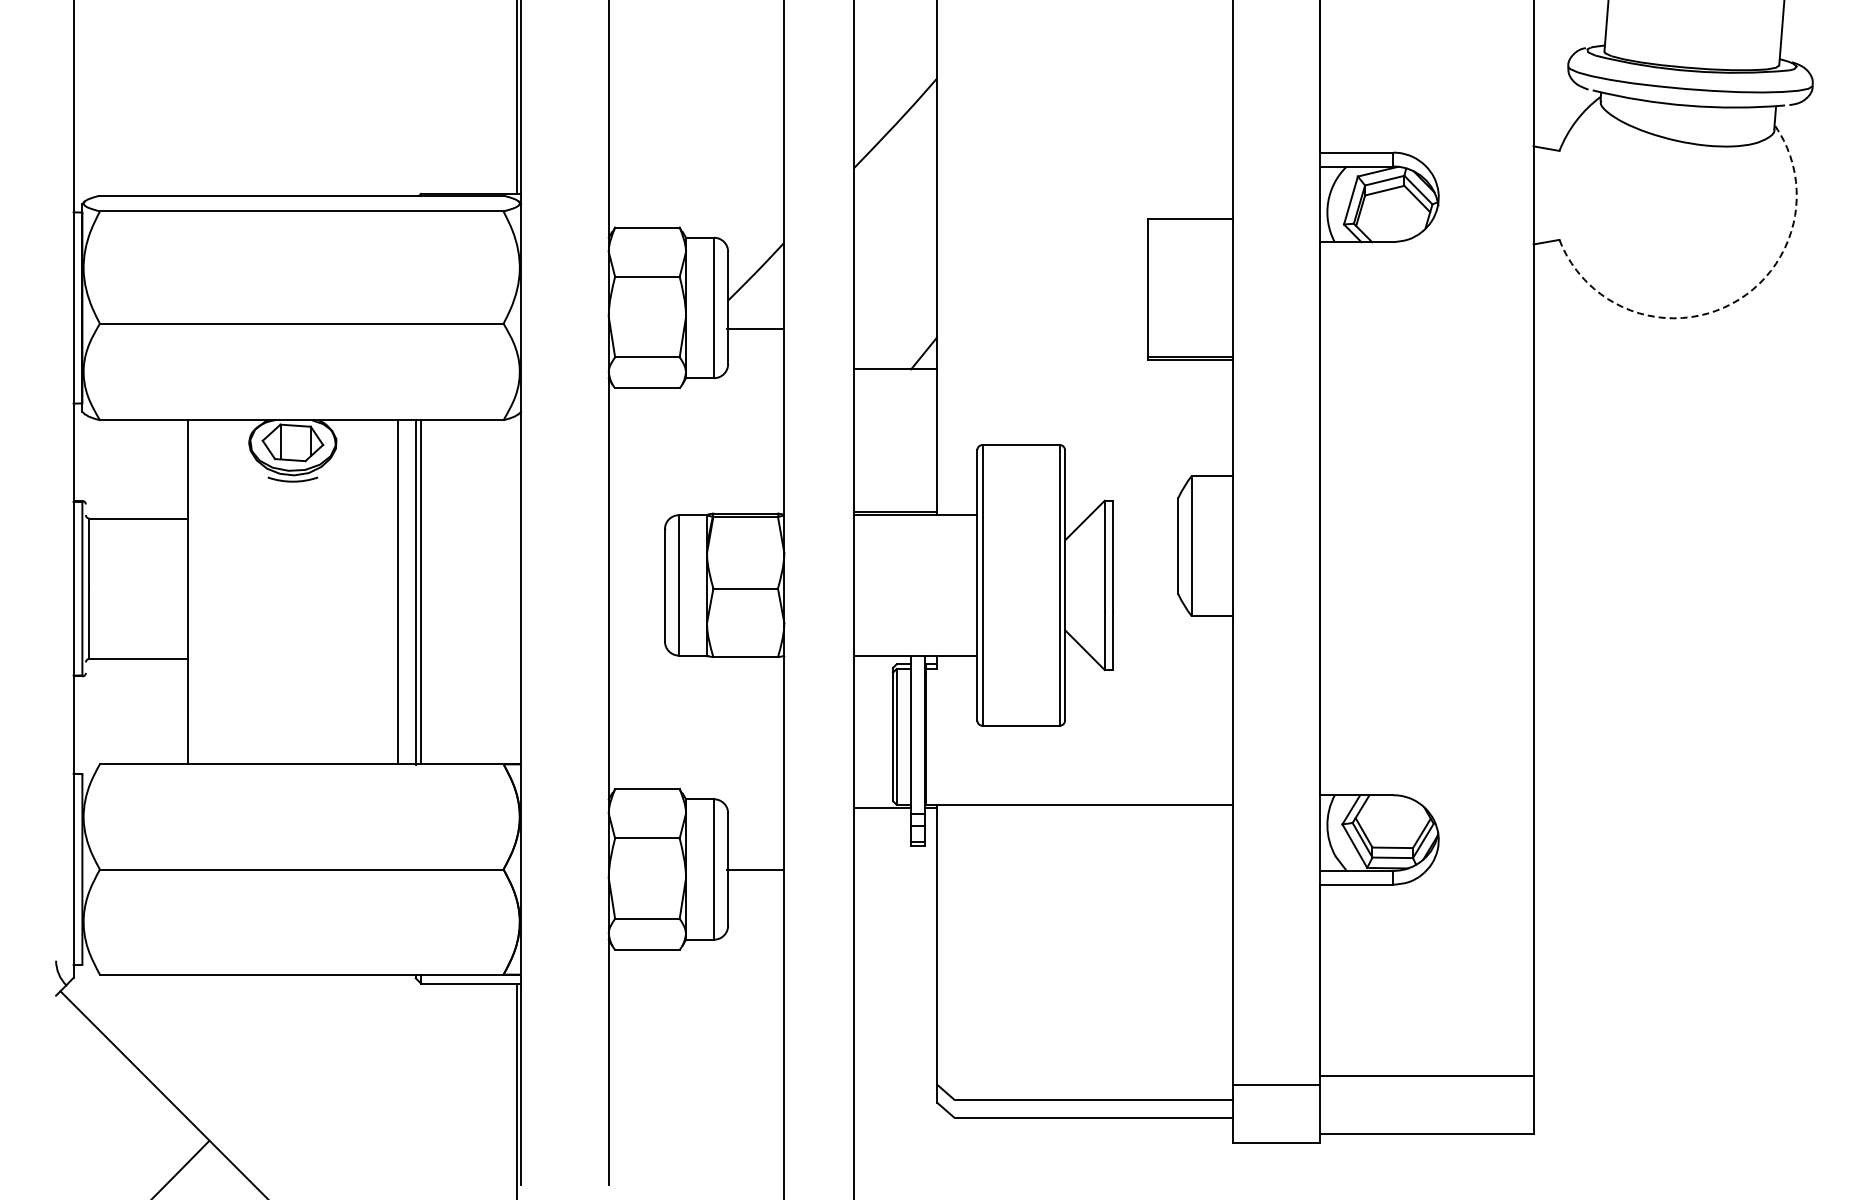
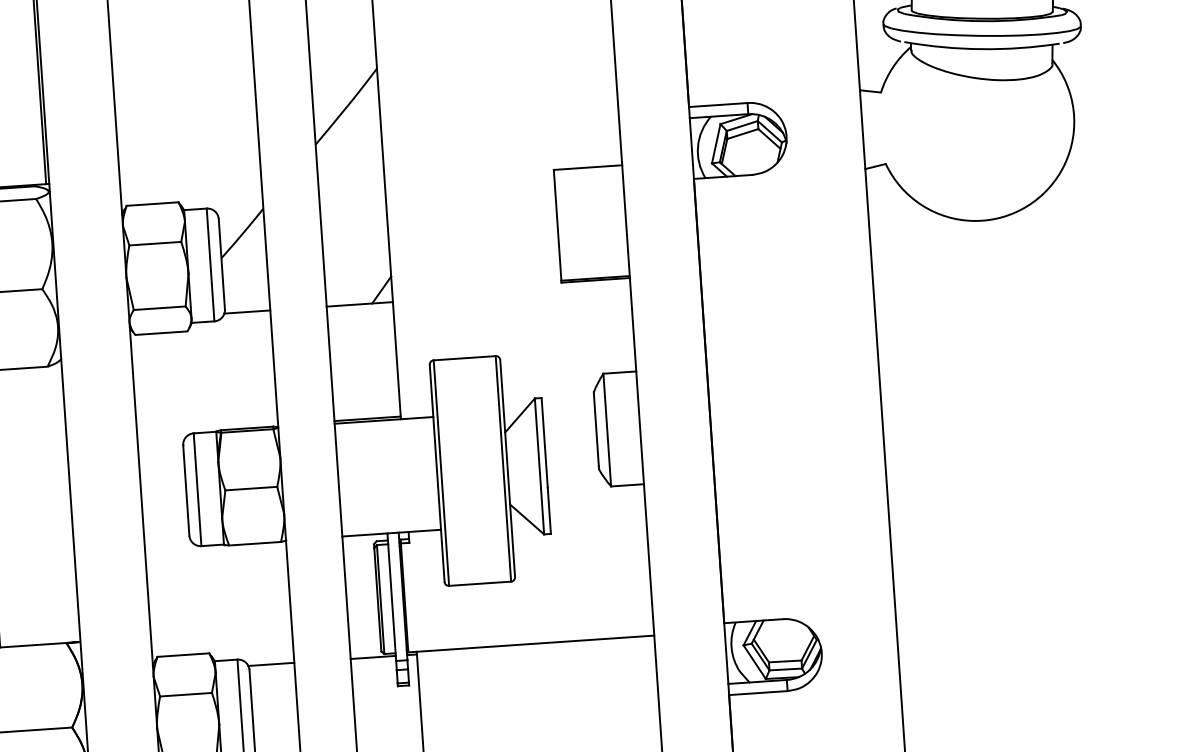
arc: (1731, 303) -> (1027, 205), dashed -> solid
line: (755, 329) -> (247, 312), moved
line: (755, 870) -> (271, 664), moved

